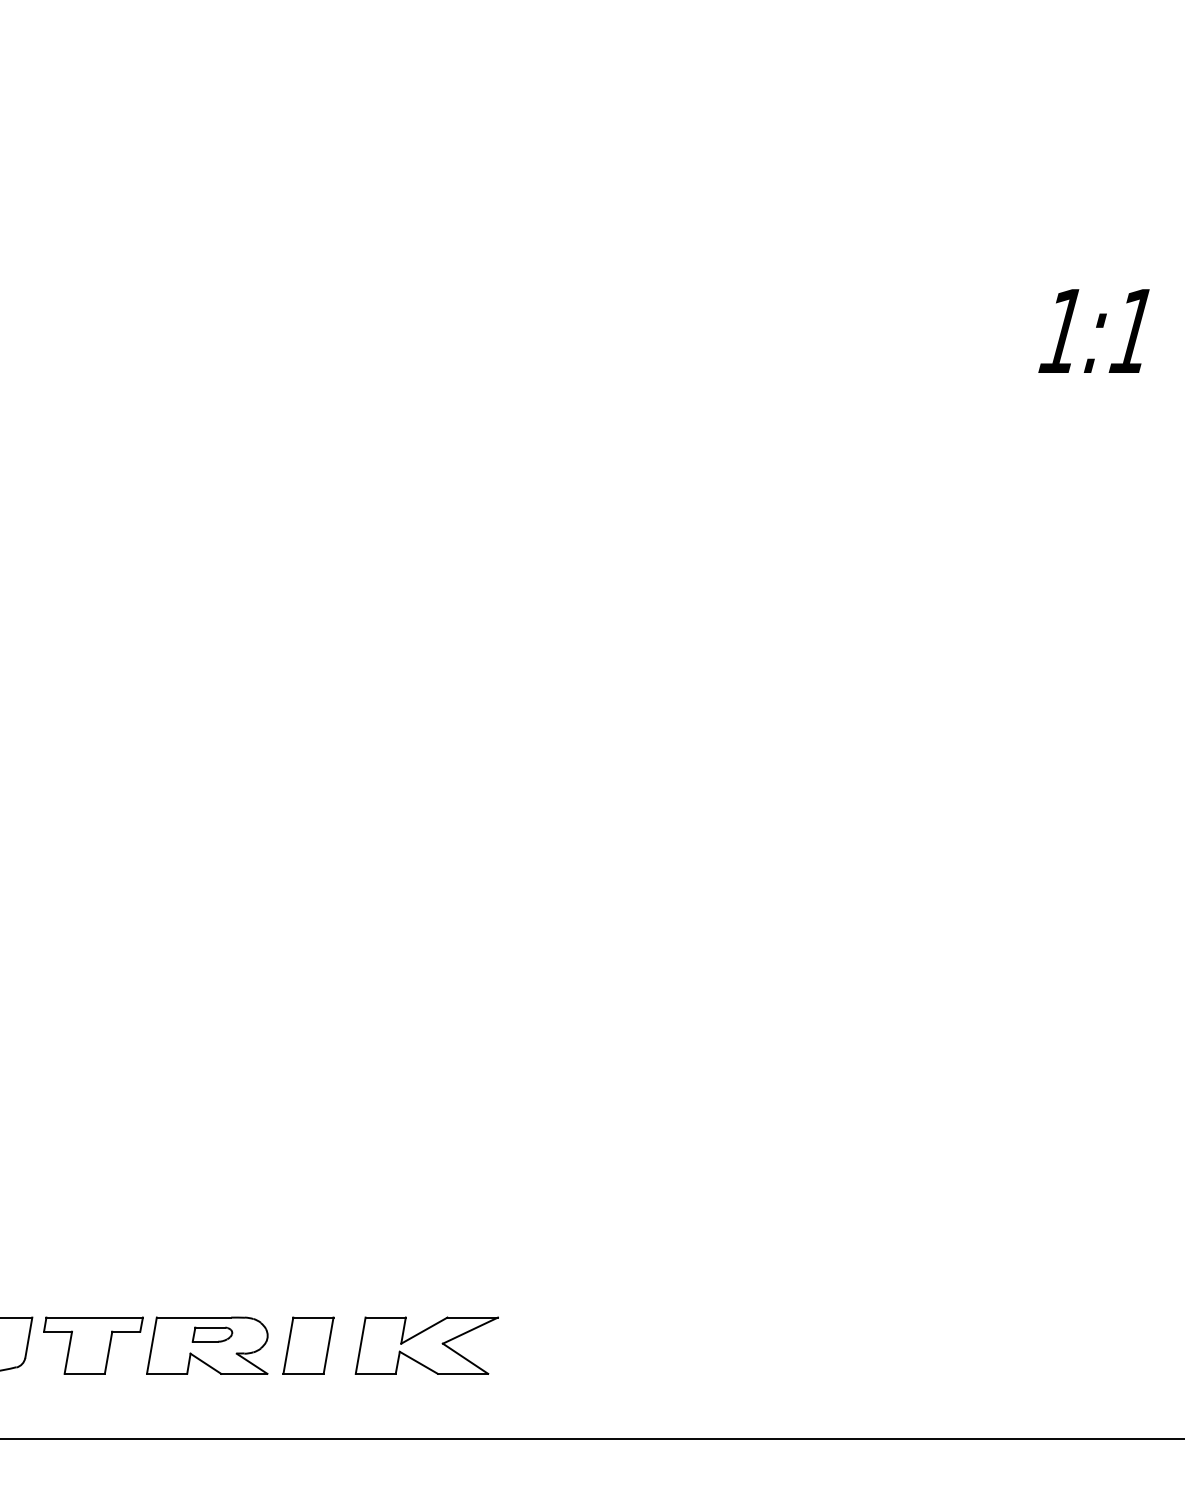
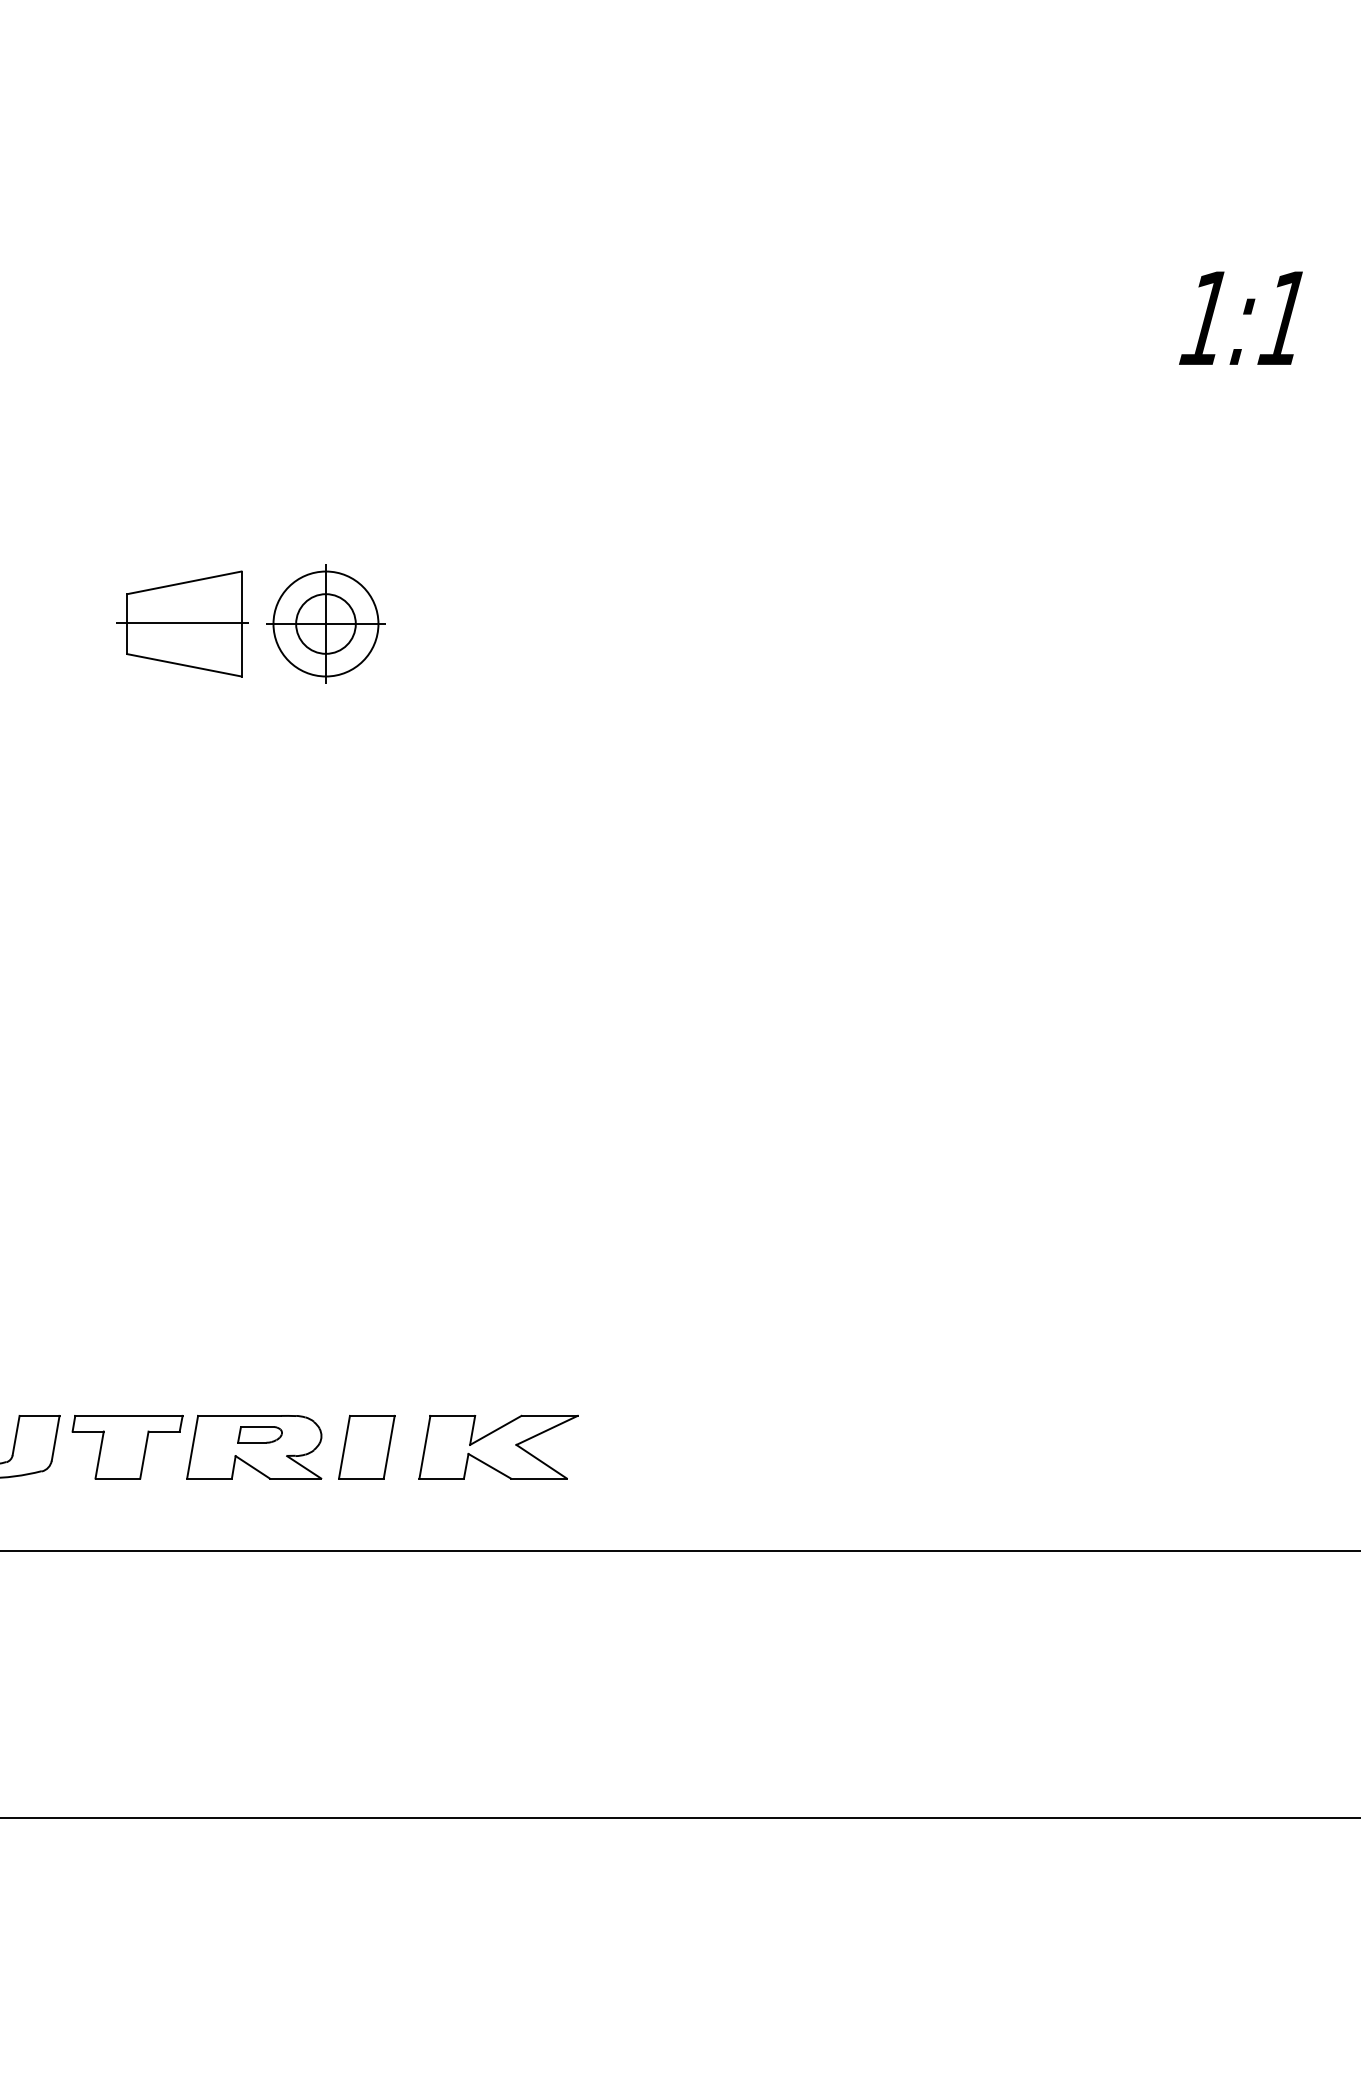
part: (203, 605) -> (250, 623), added

